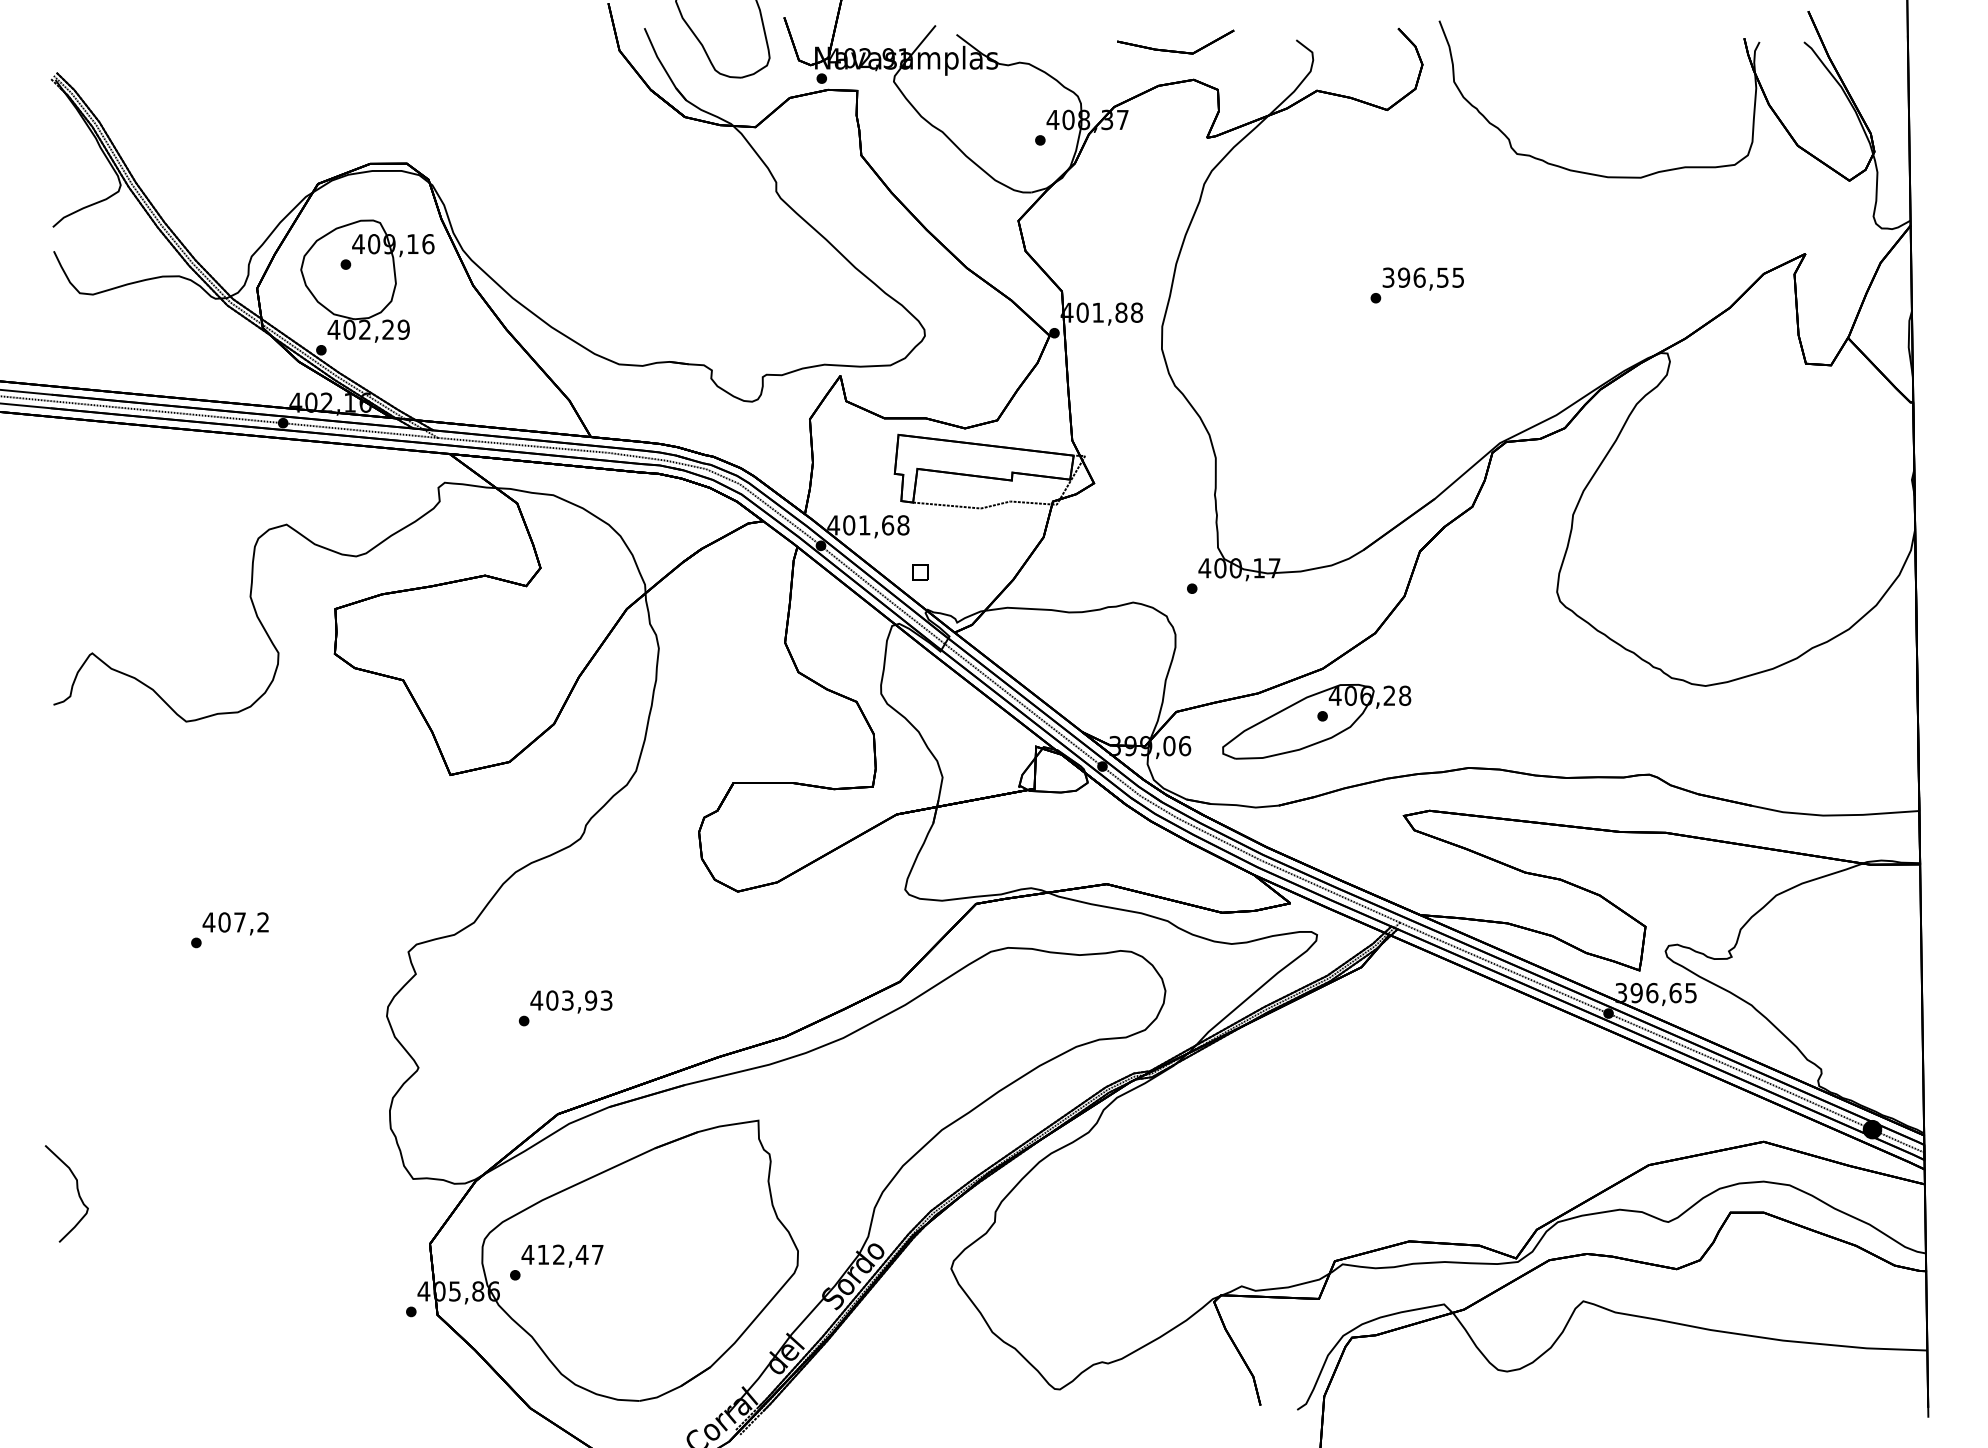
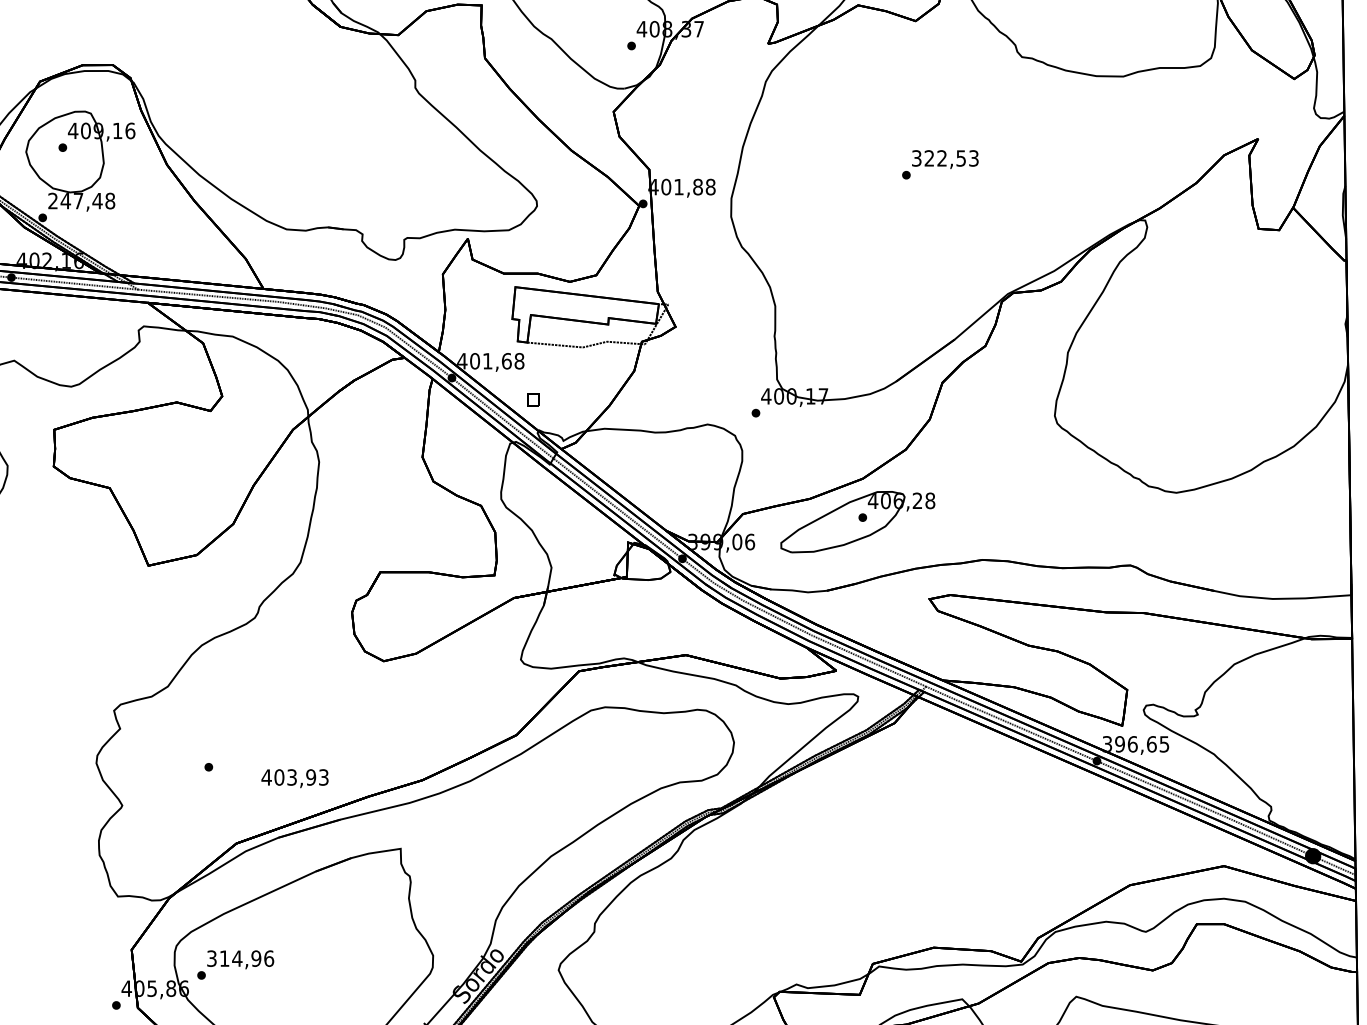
text: (1431, 277) -> (951, 158), 396,55 -> 322,53
text: (368, 329) -> (81, 200), 402,29 -> 247,48
text: (571, 1001) -> (295, 778), moved
text: (562, 1254) -> (240, 958), 412,47 -> 314,96

